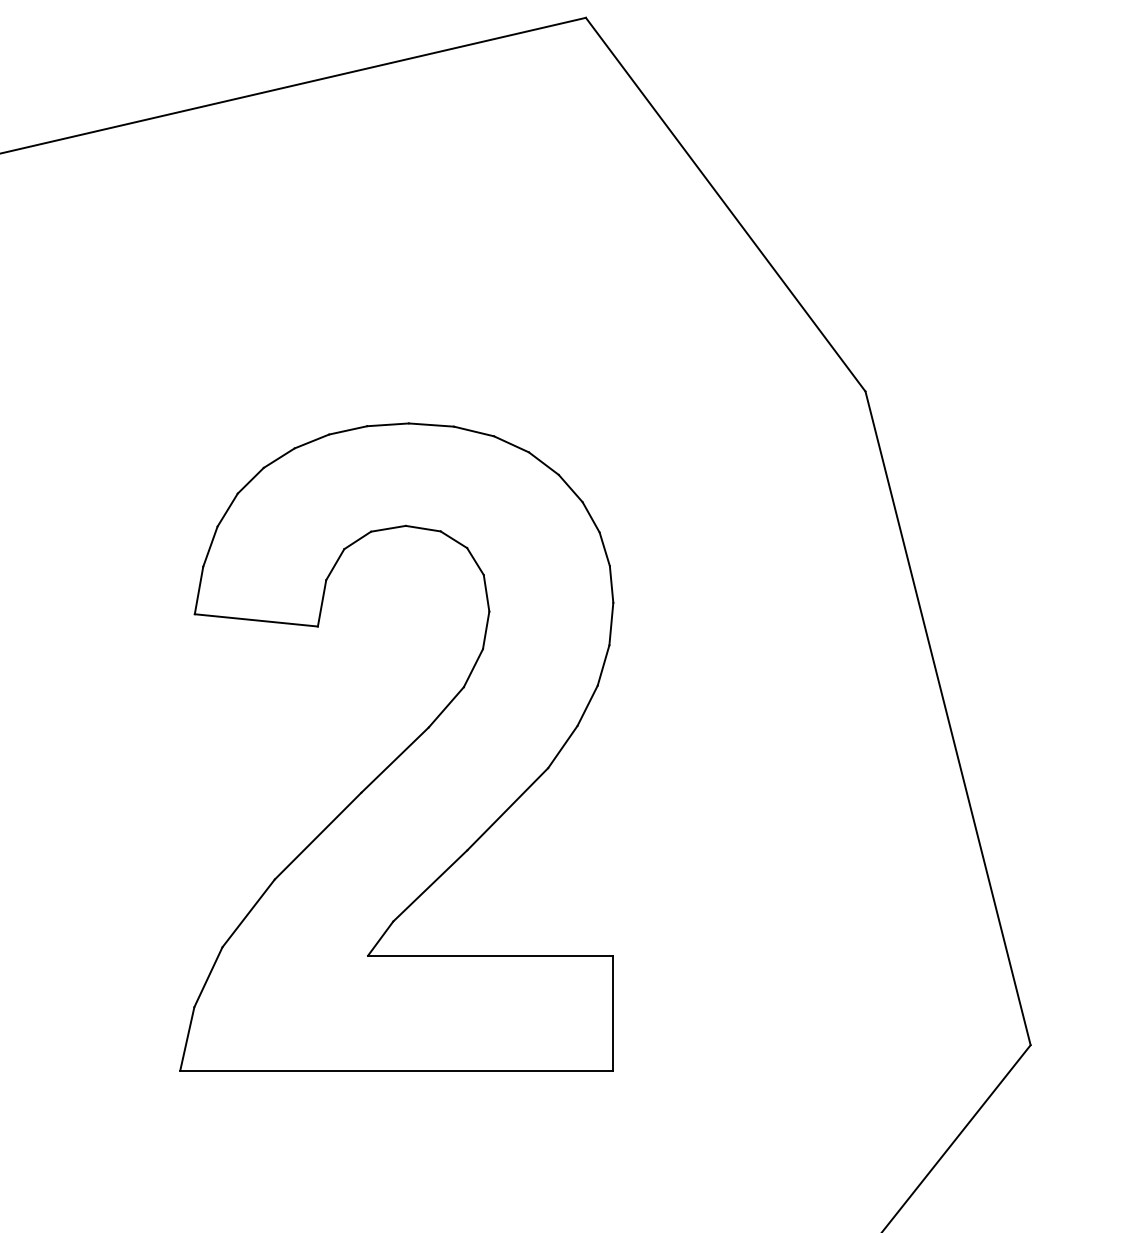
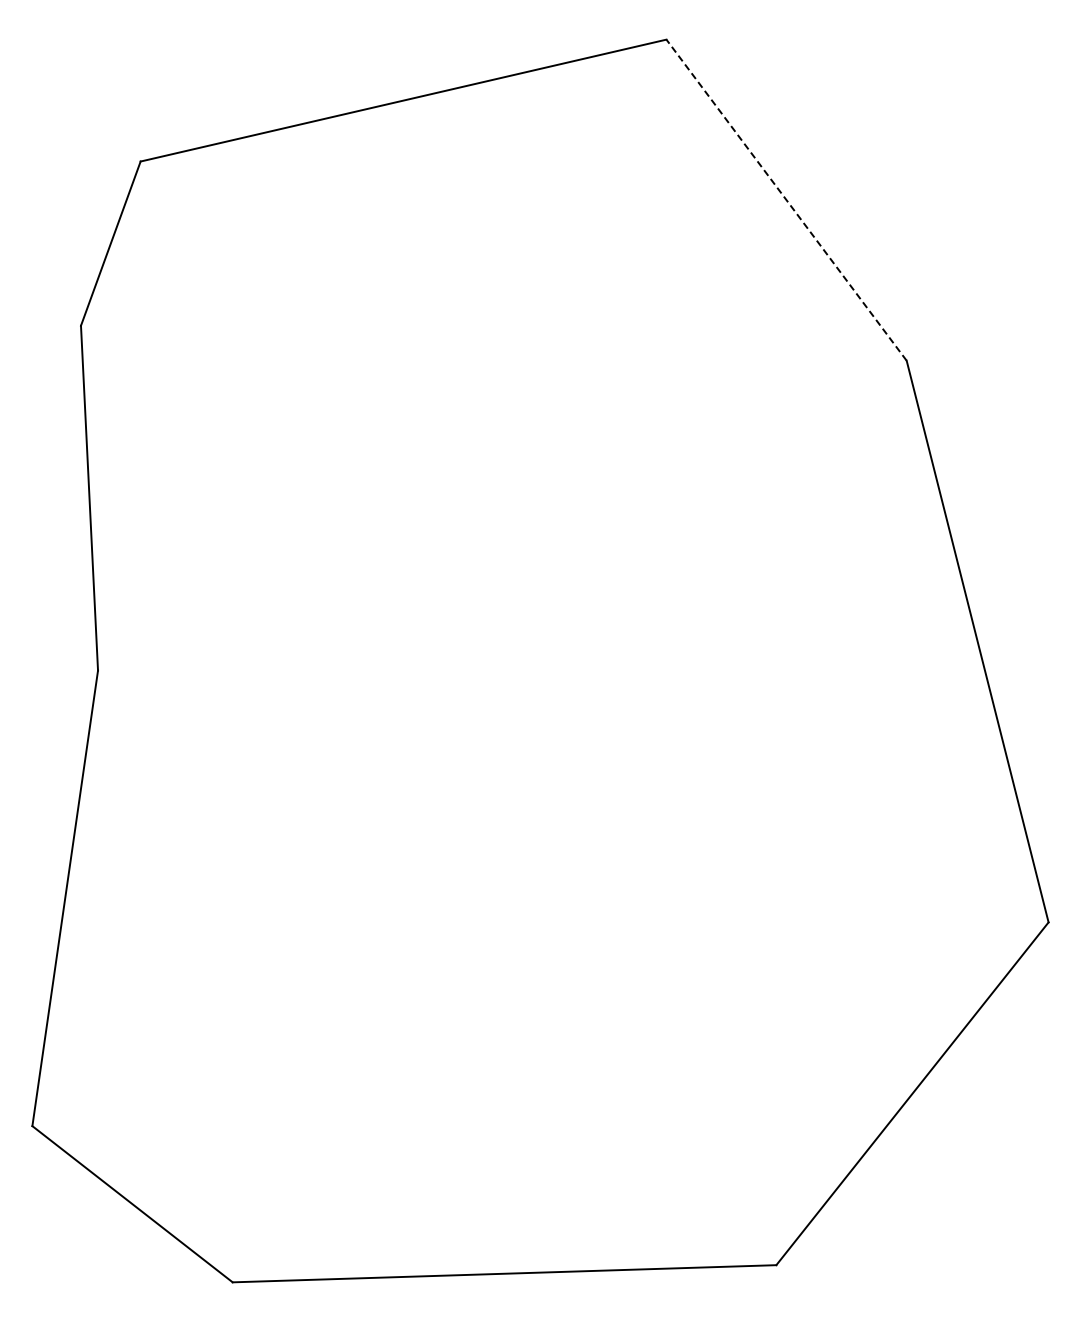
line: (725, 205) -> (786, 200), solid -> dashed
part: (402, 752) -> (508, 670), removed

